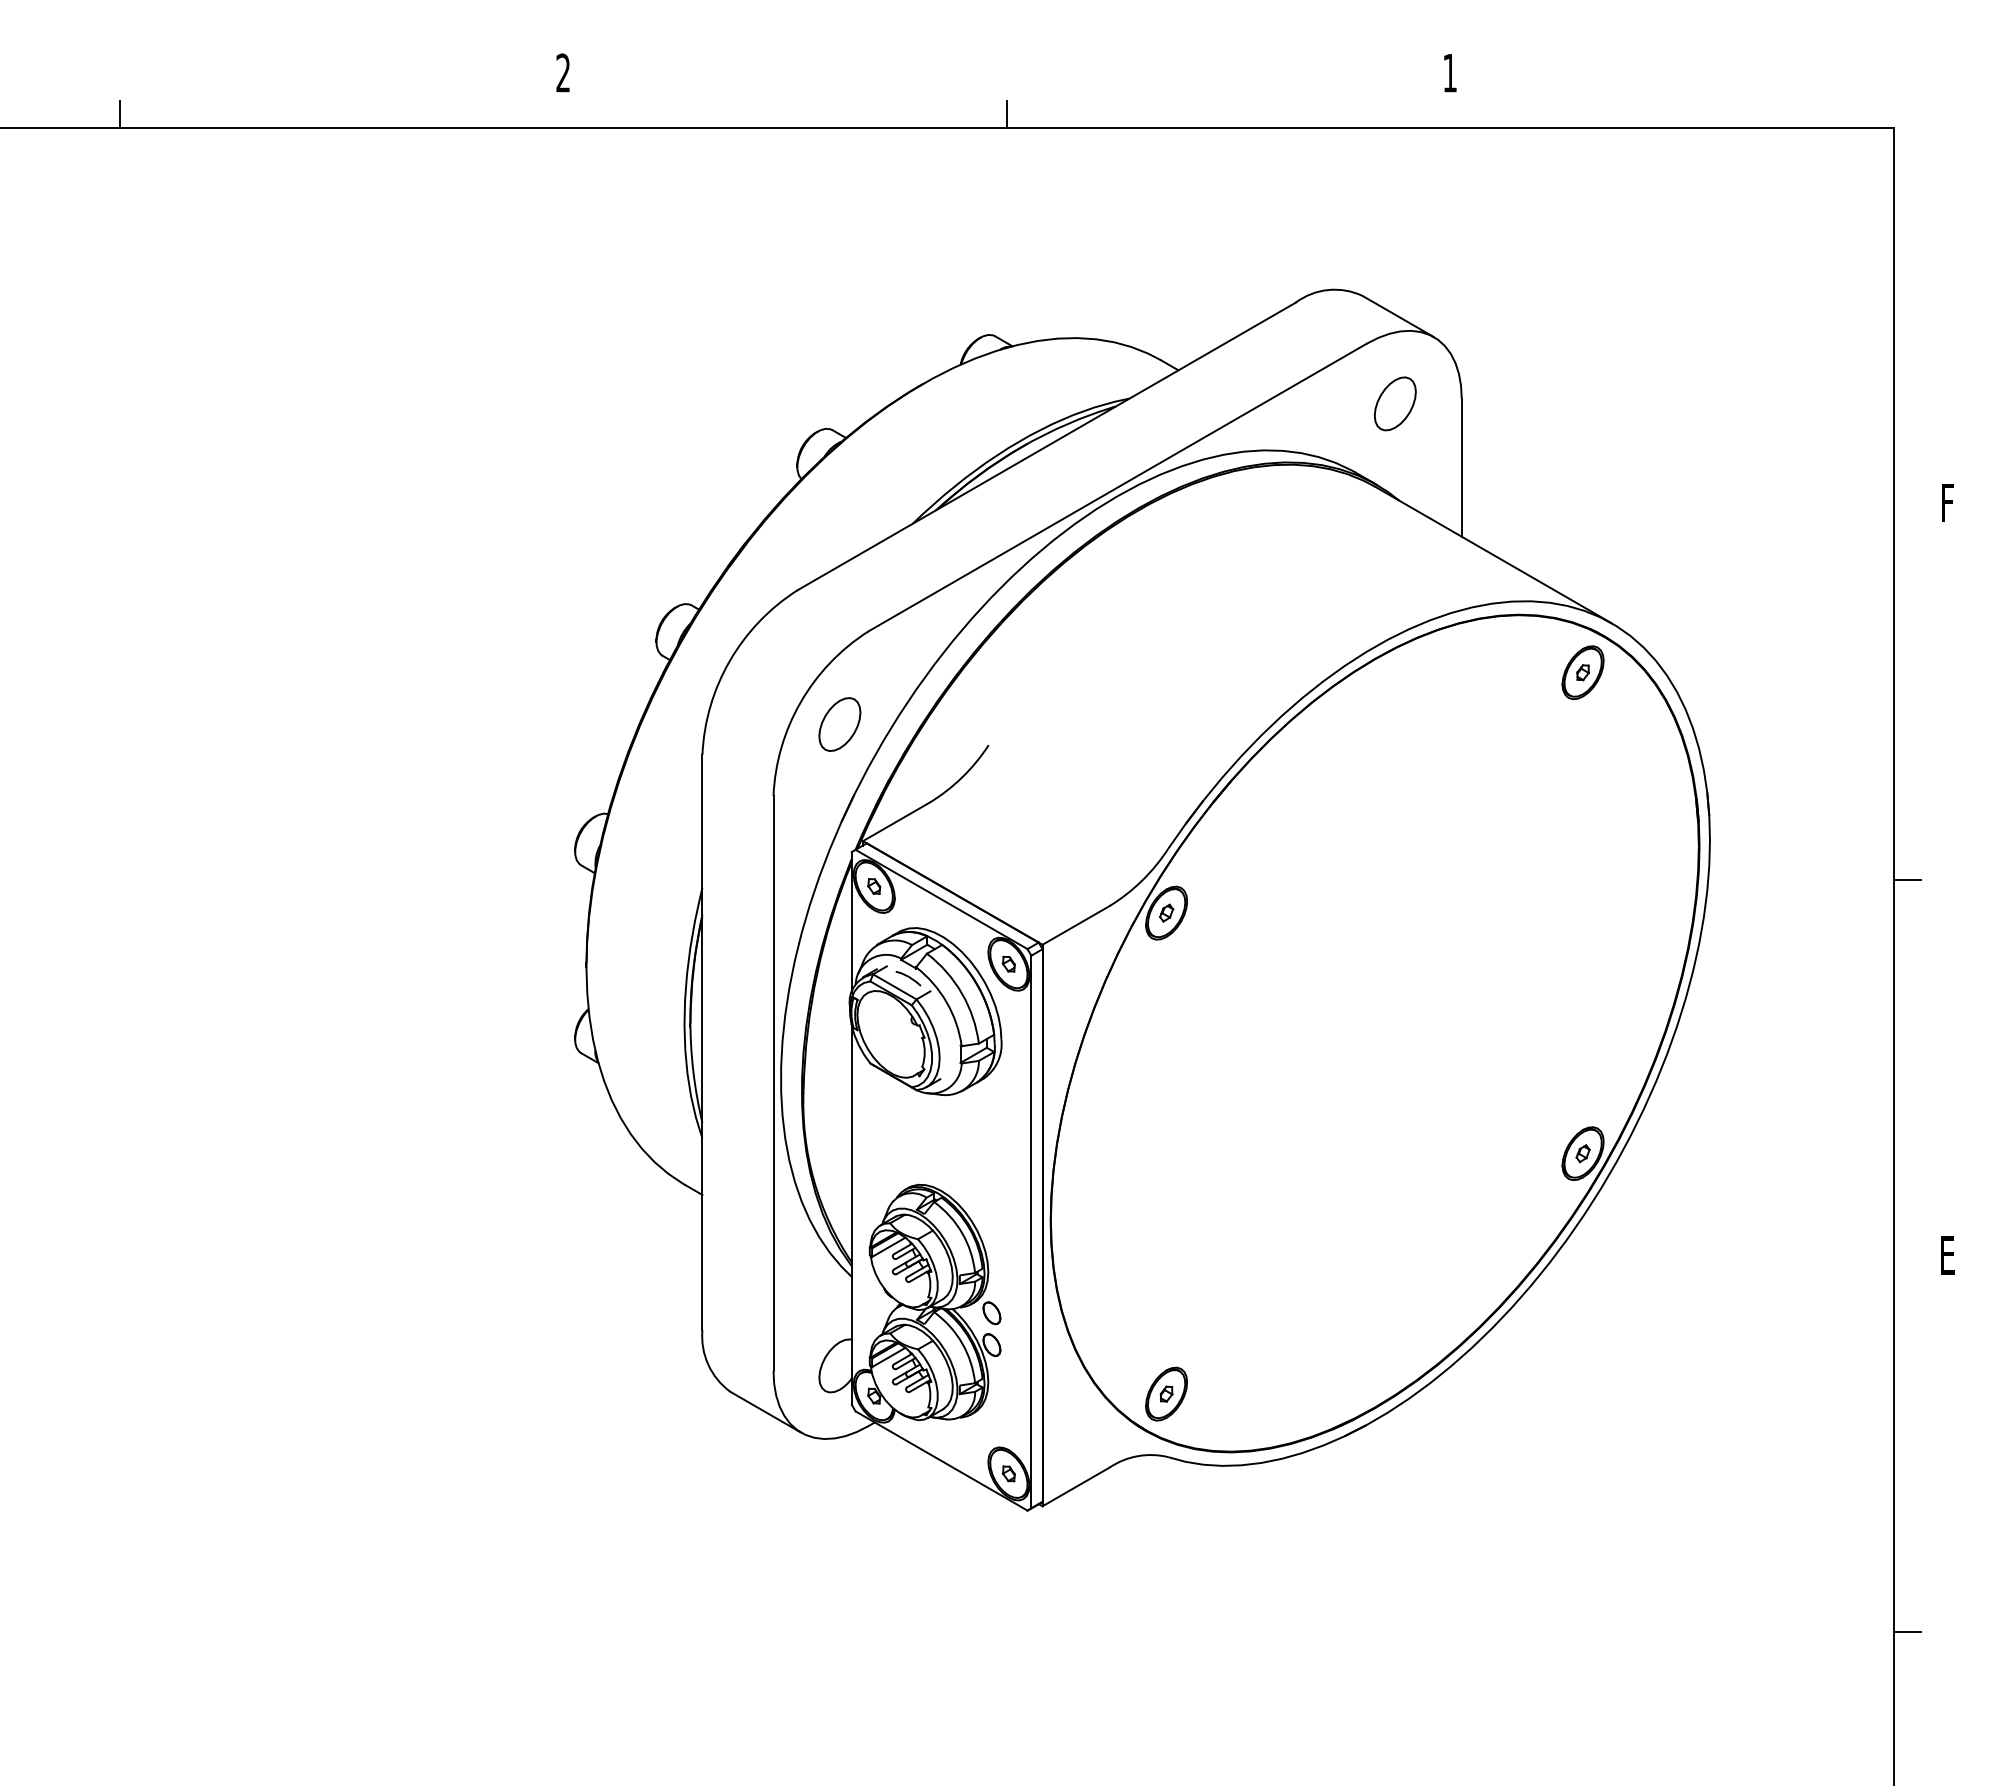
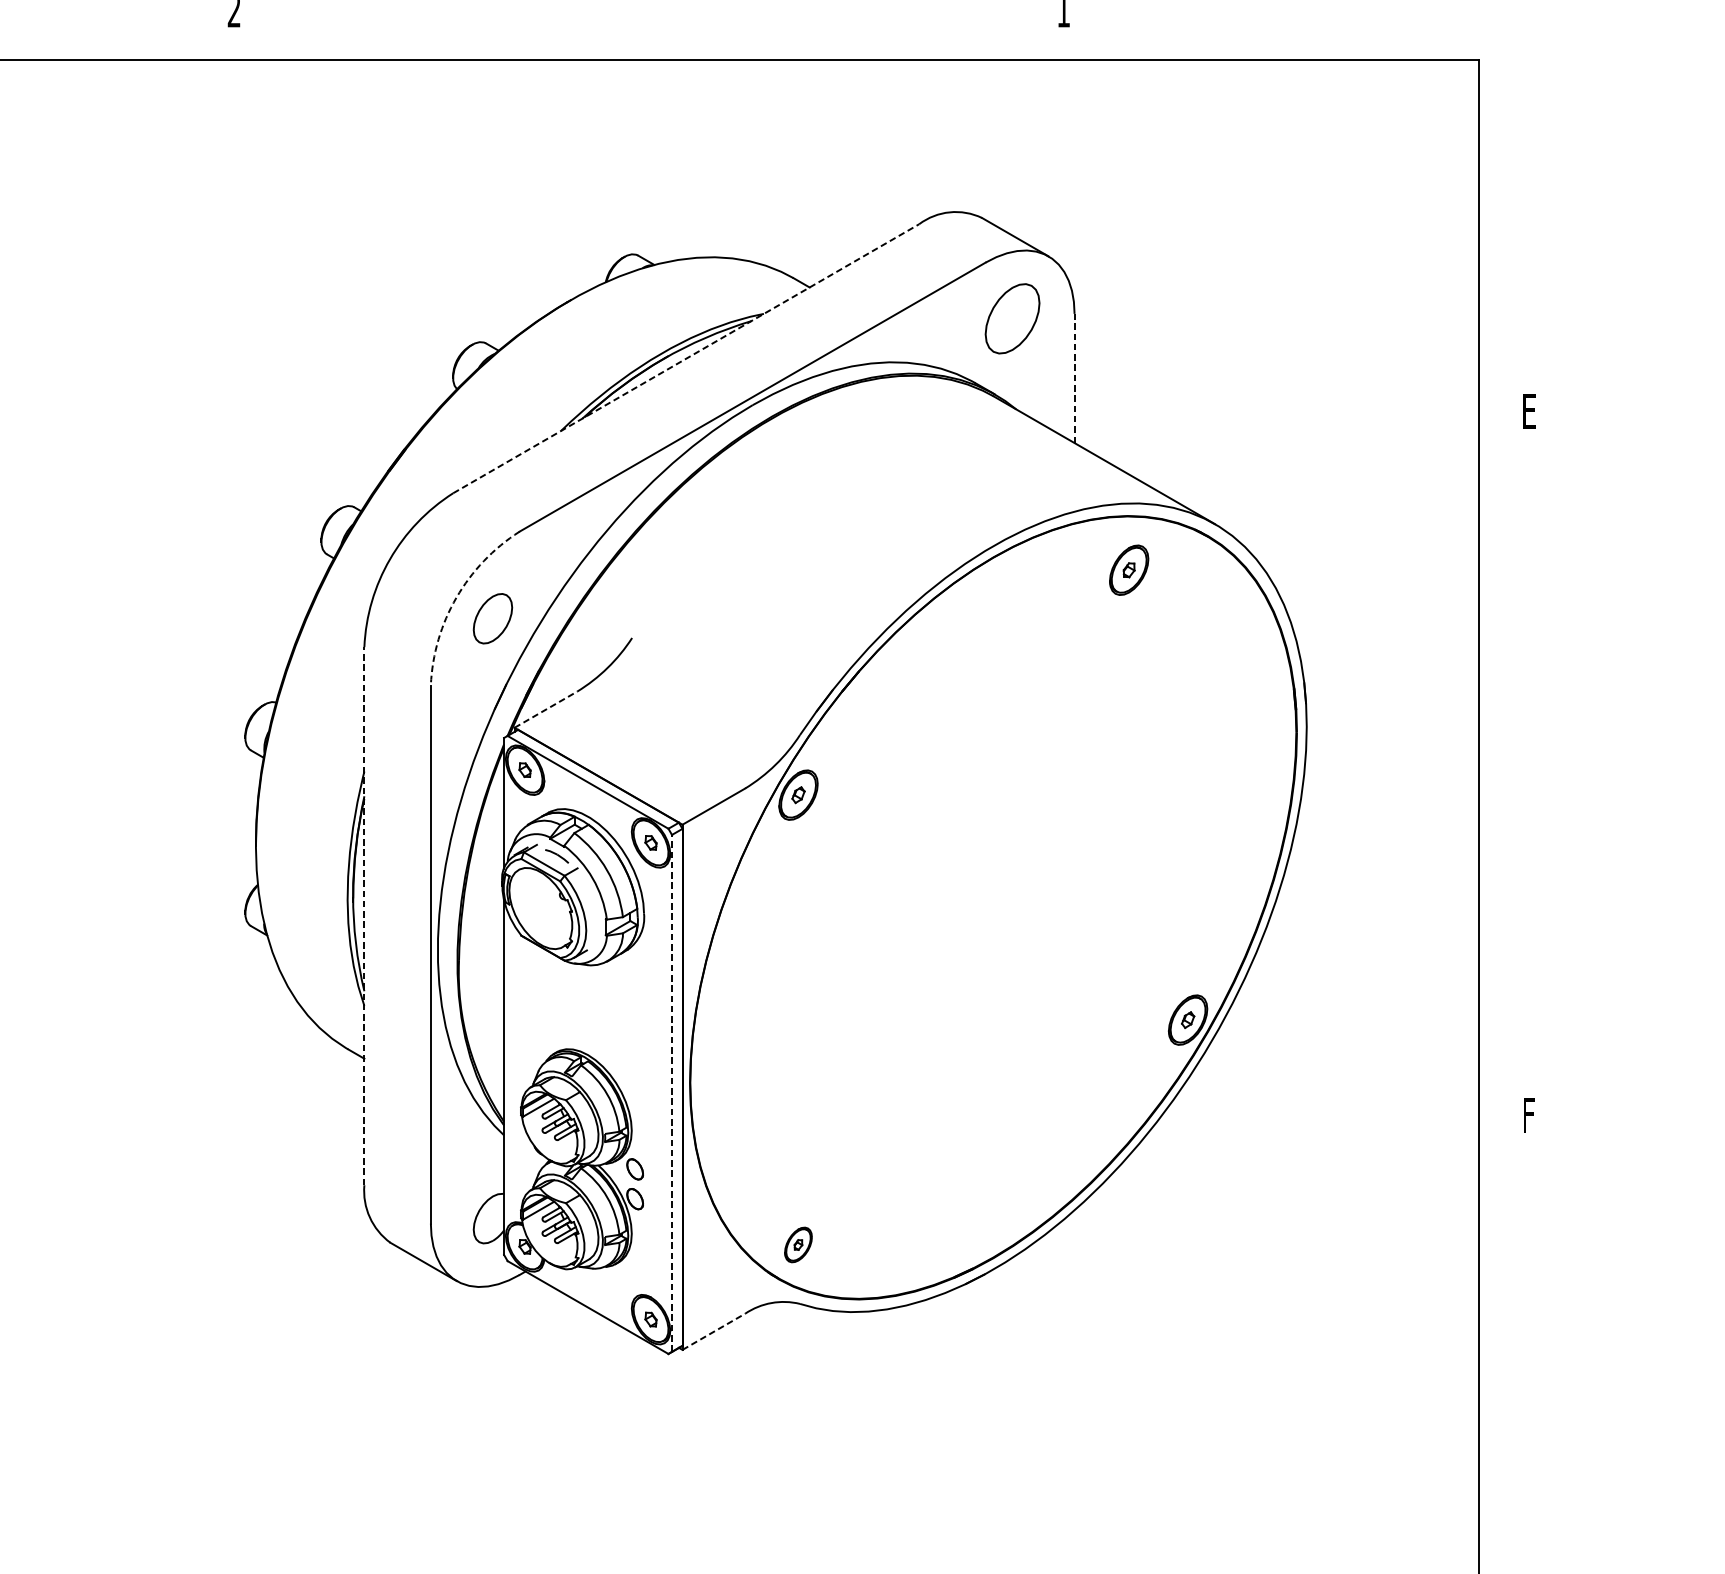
line: (1007, 113) -> (649, 47), removed
part: (1394, 403) -> (1011, 318), size x1.4
line: (1046, 446) -> (686, 358), solid -> dashed
line: (1461, 467) -> (1074, 378), solid -> dashed
text: (1947, 502) -> (1528, 411), F -> E
part: (1582, 672) -> (1128, 570), moved
arc: (800, 702) -> (456, 598), solid -> dashed
line: (896, 821) -> (545, 709), solid -> dashed
line: (1906, 879) -> (1490, 763), removed
line: (702, 1042) -> (364, 916), solid -> dashed
line: (1031, 1231) -> (672, 1092), solid -> dashed
text: (1947, 1255) -> (1528, 1115), E -> F
part: (1166, 1393) -> (798, 1244), size x0.7
line: (1076, 1486) -> (714, 1331), solid -> dashed
line: (1906, 1632) -> (1490, 1467), removed

